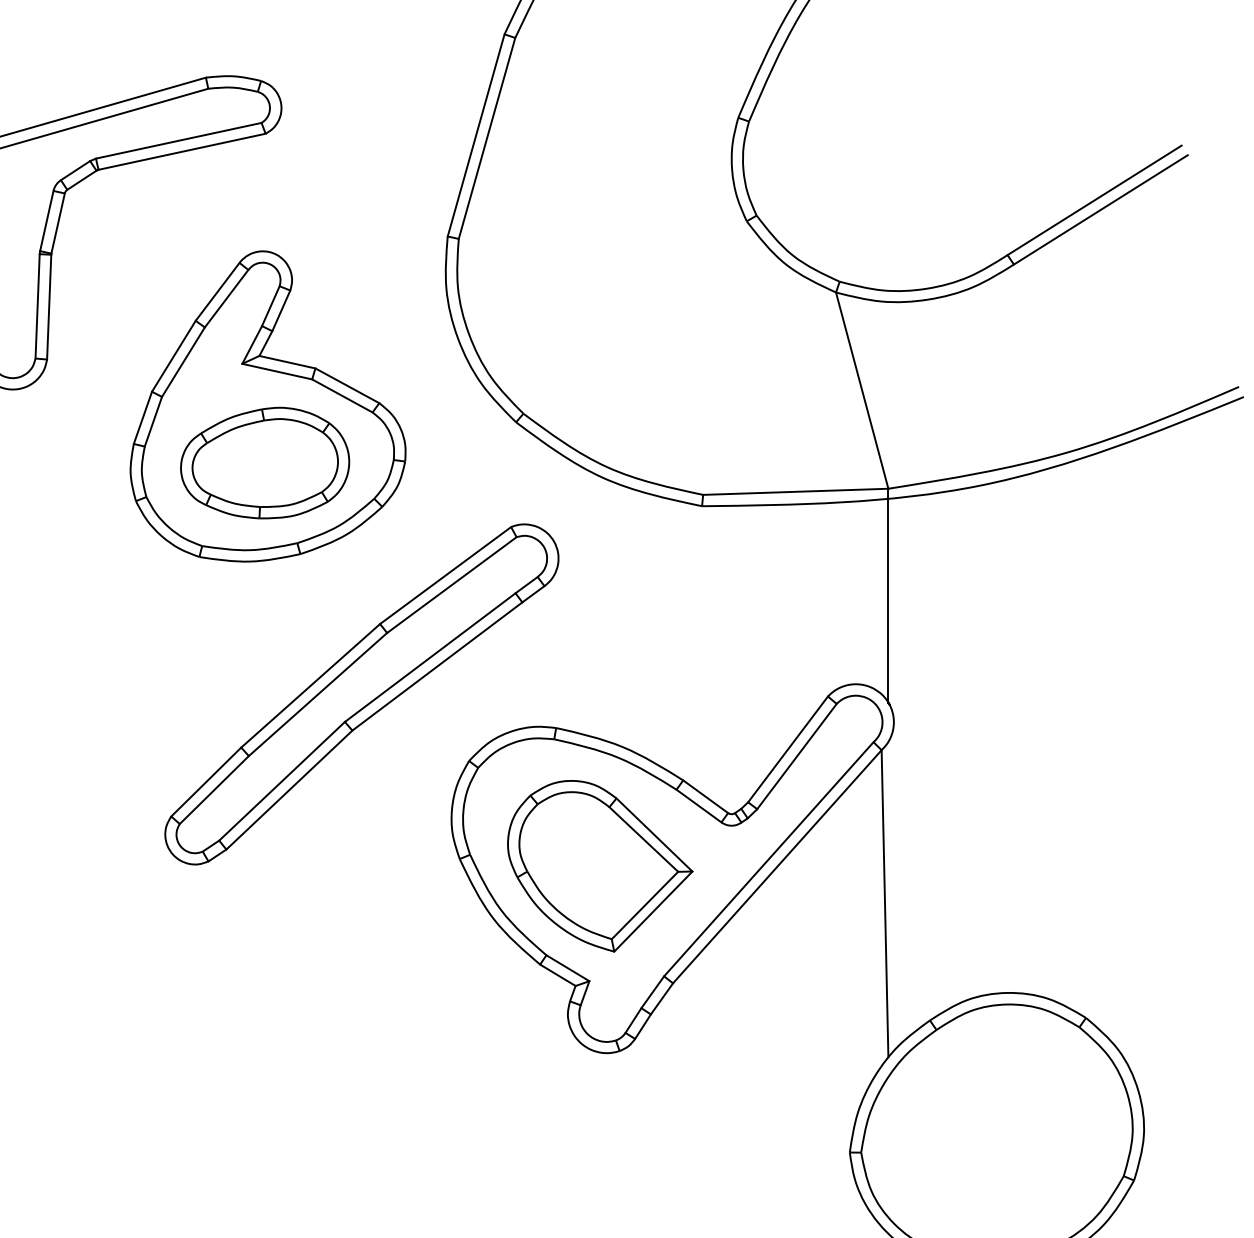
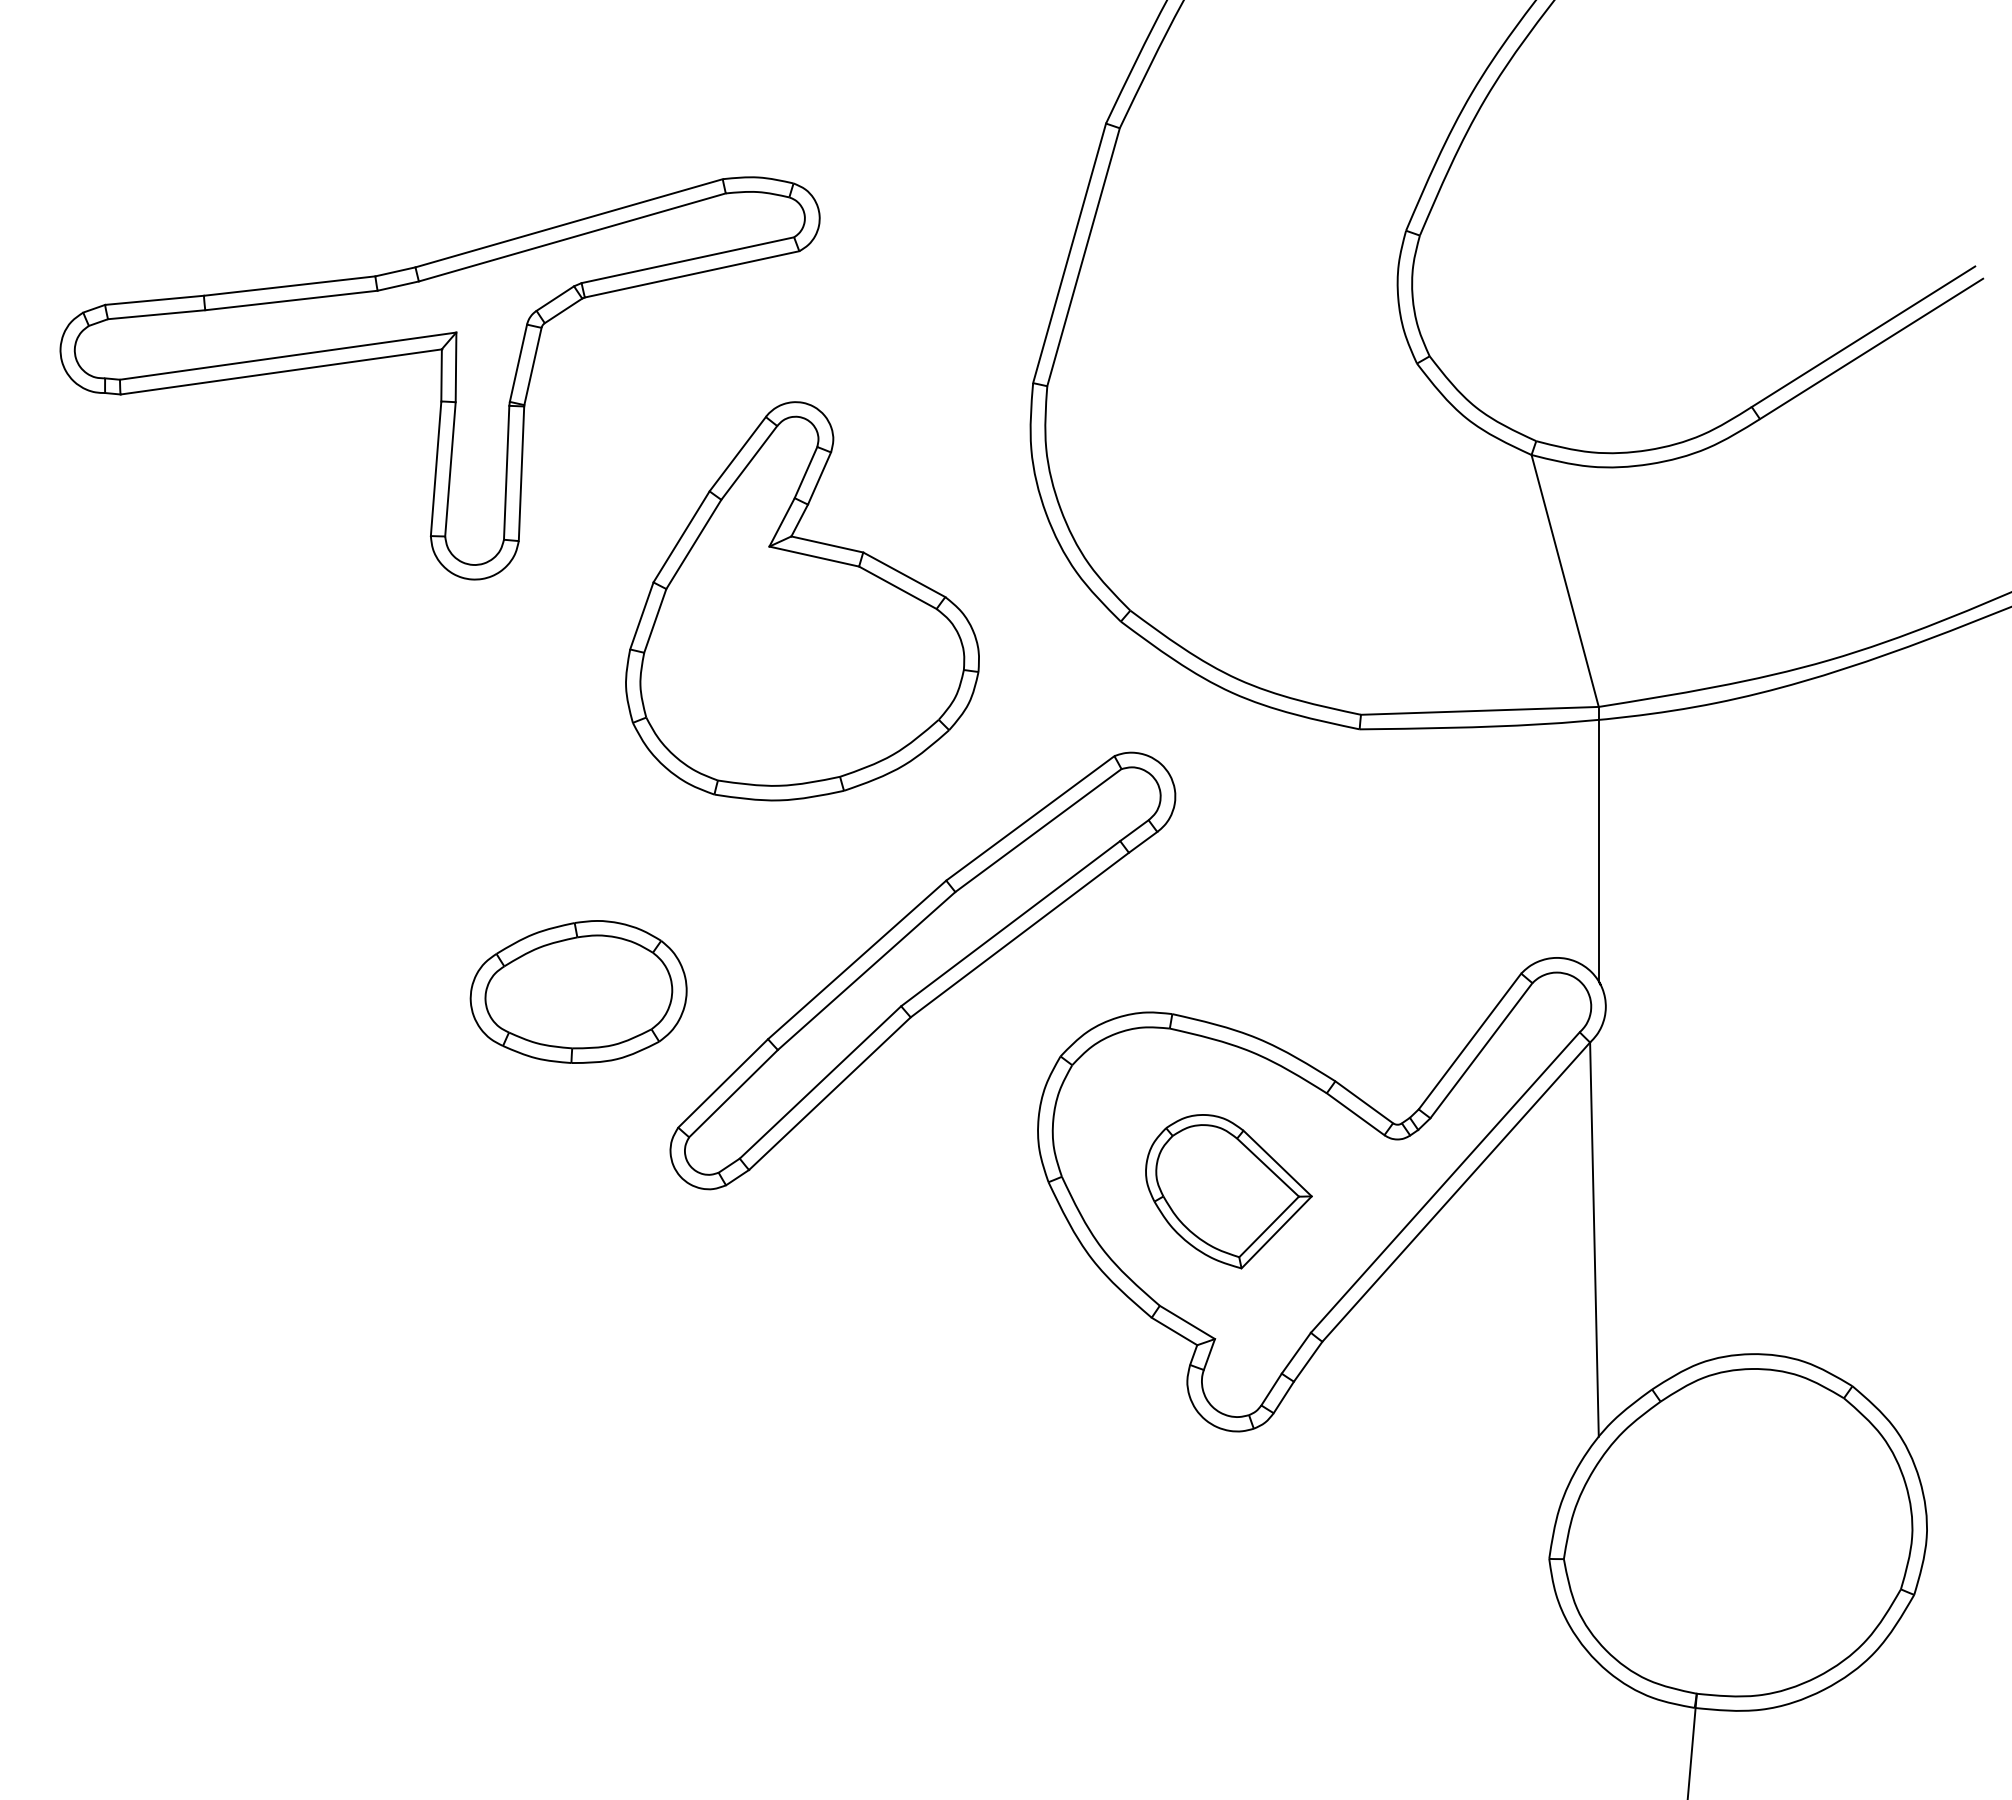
part: (264, 462) -> (578, 991), moved
part: (599, 866) -> (1228, 1191), size x0.7

